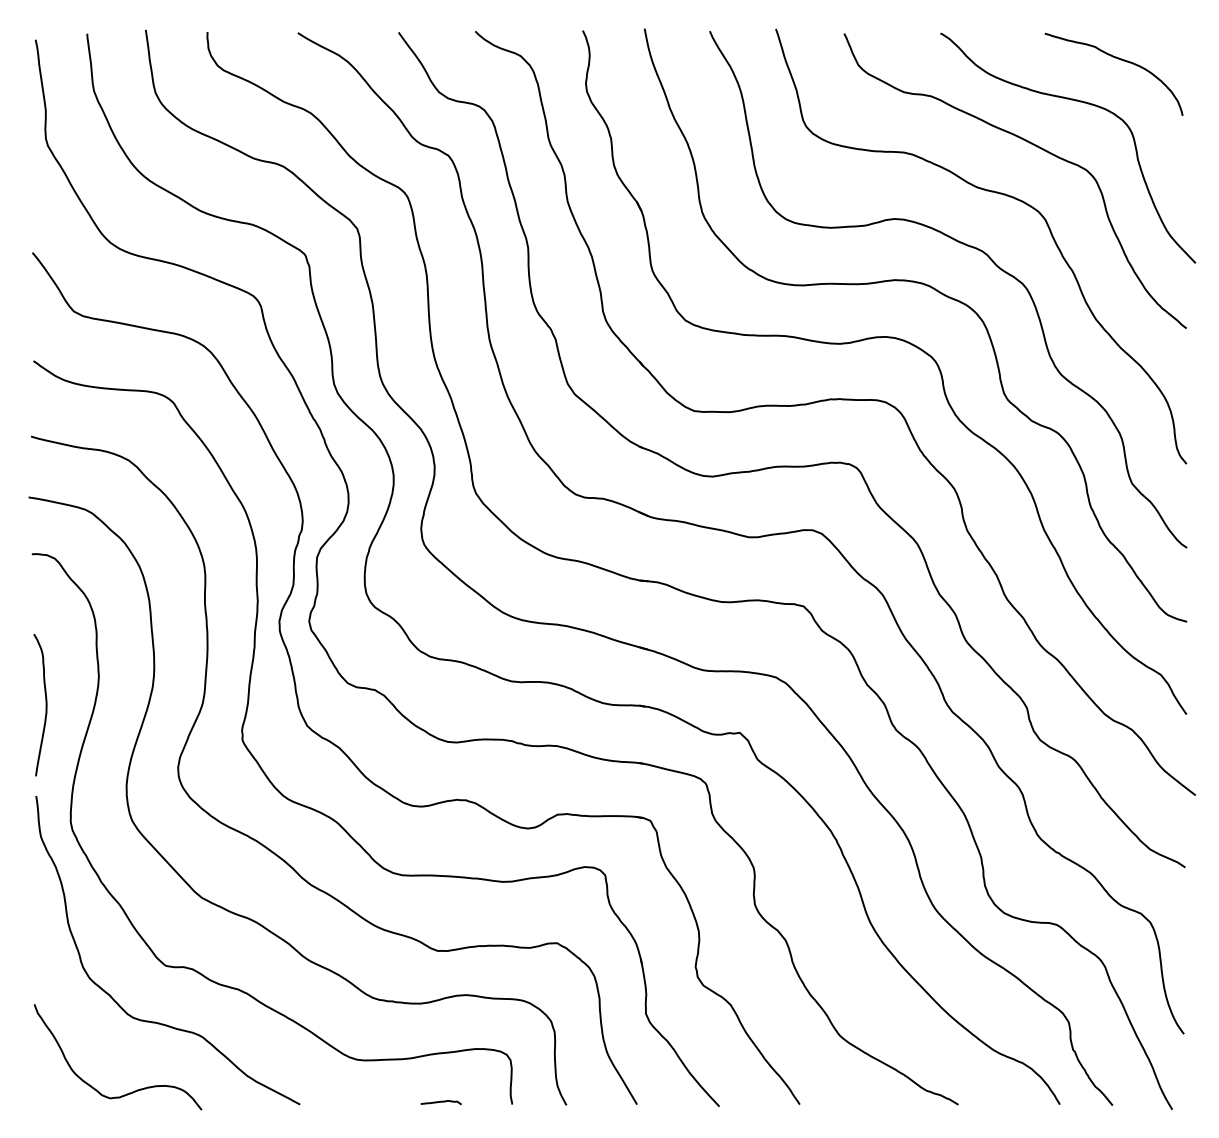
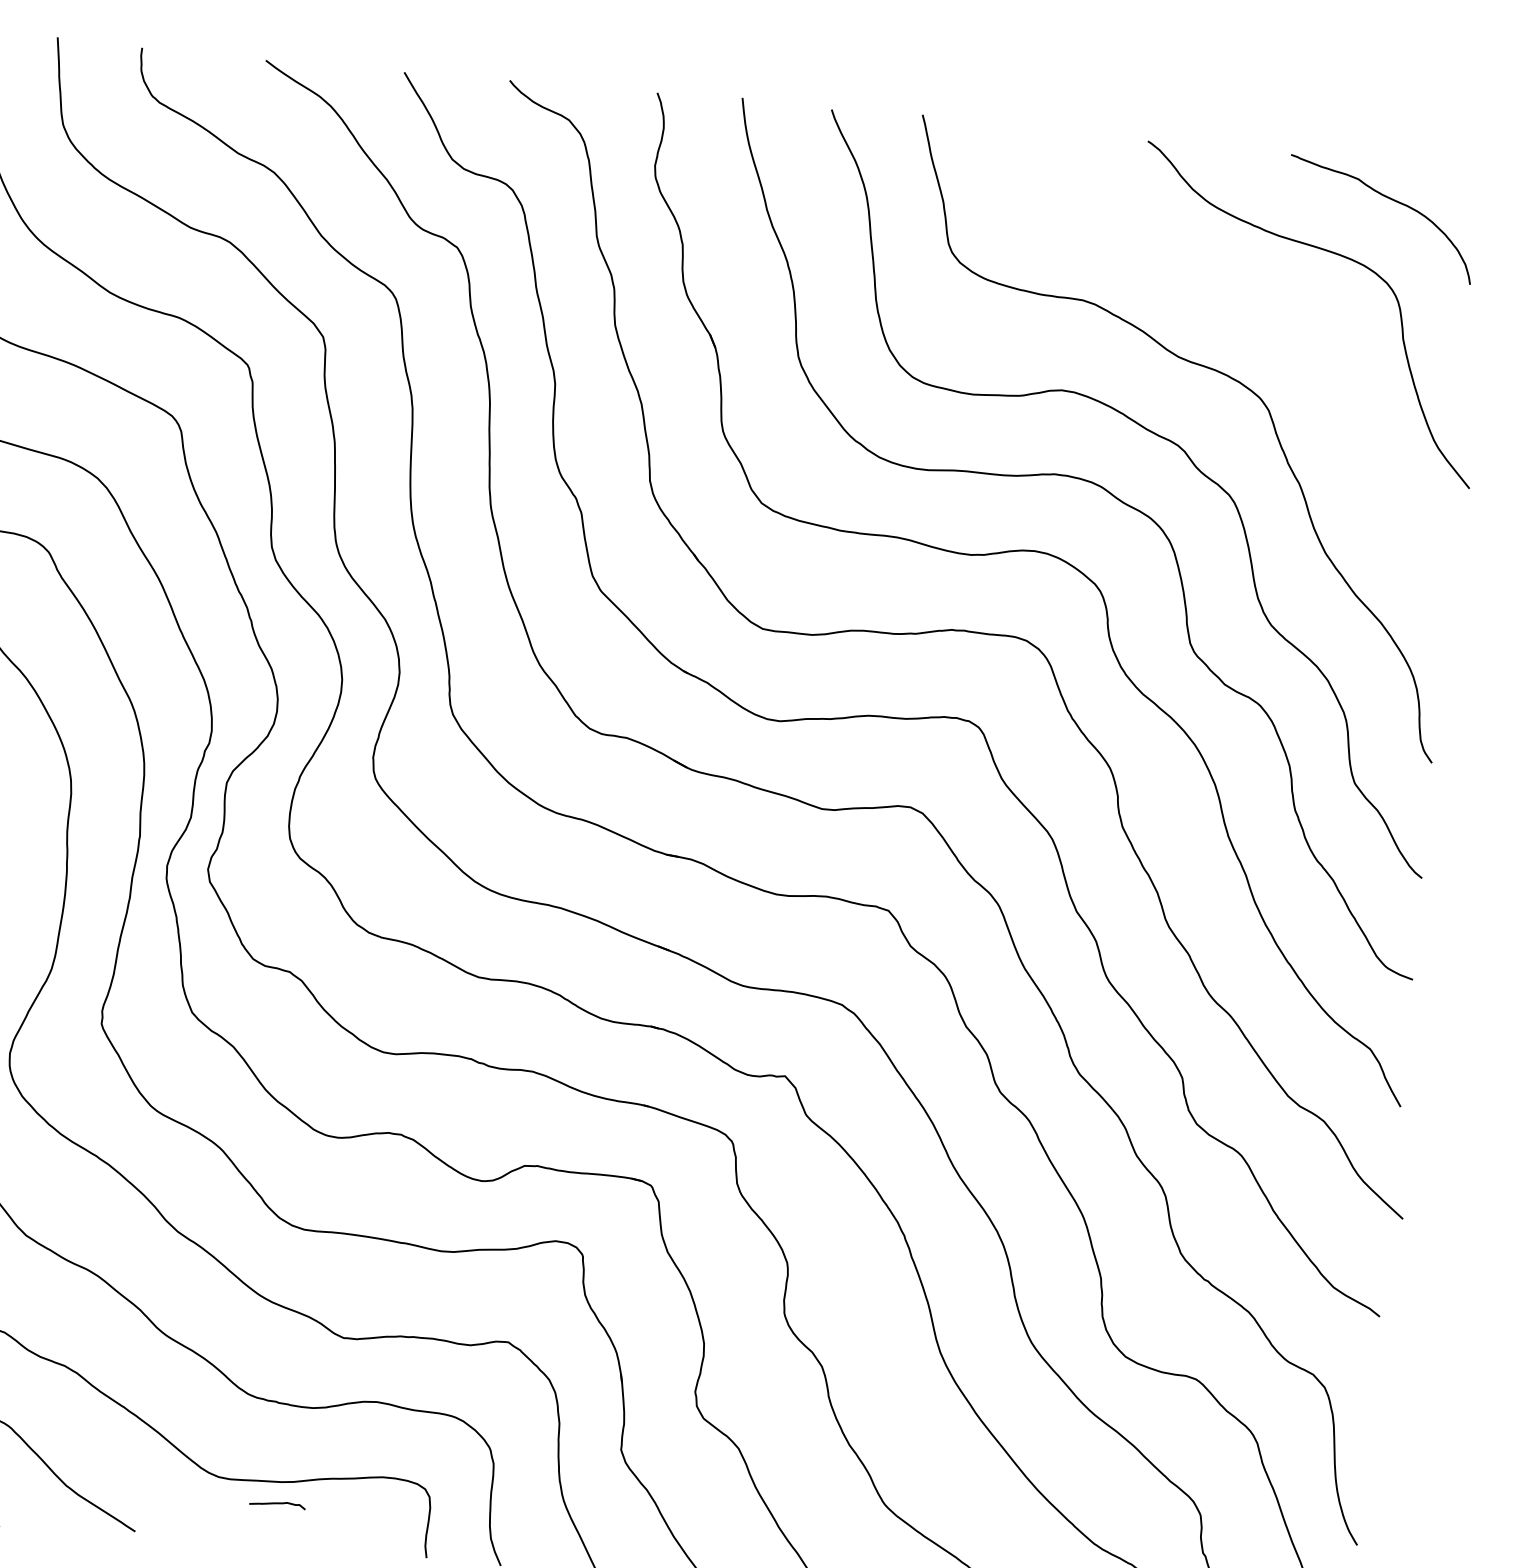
curve: (1031, 144) -> (1258, 305), removed
curve: (440, 1102) -> (276, 1504), moved

